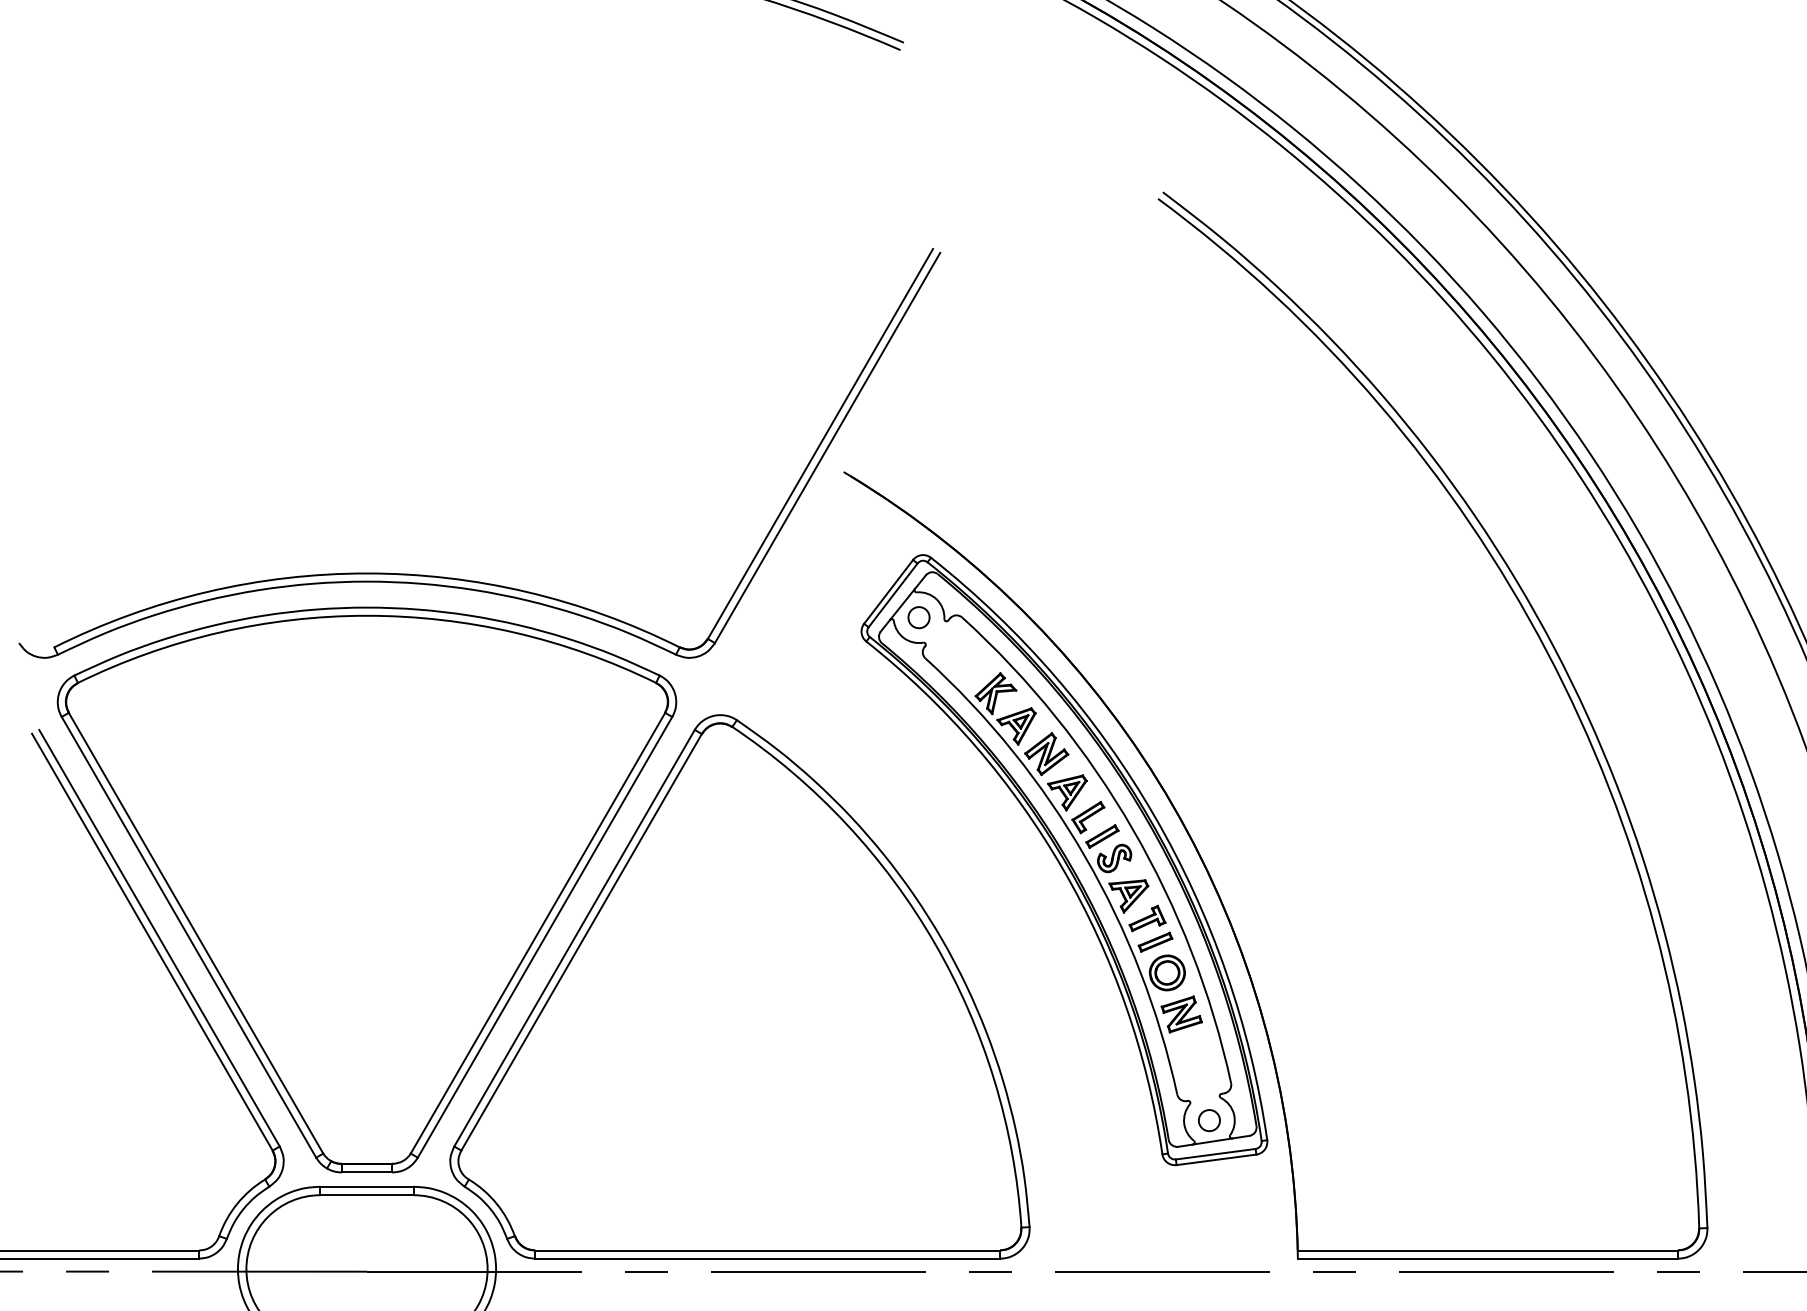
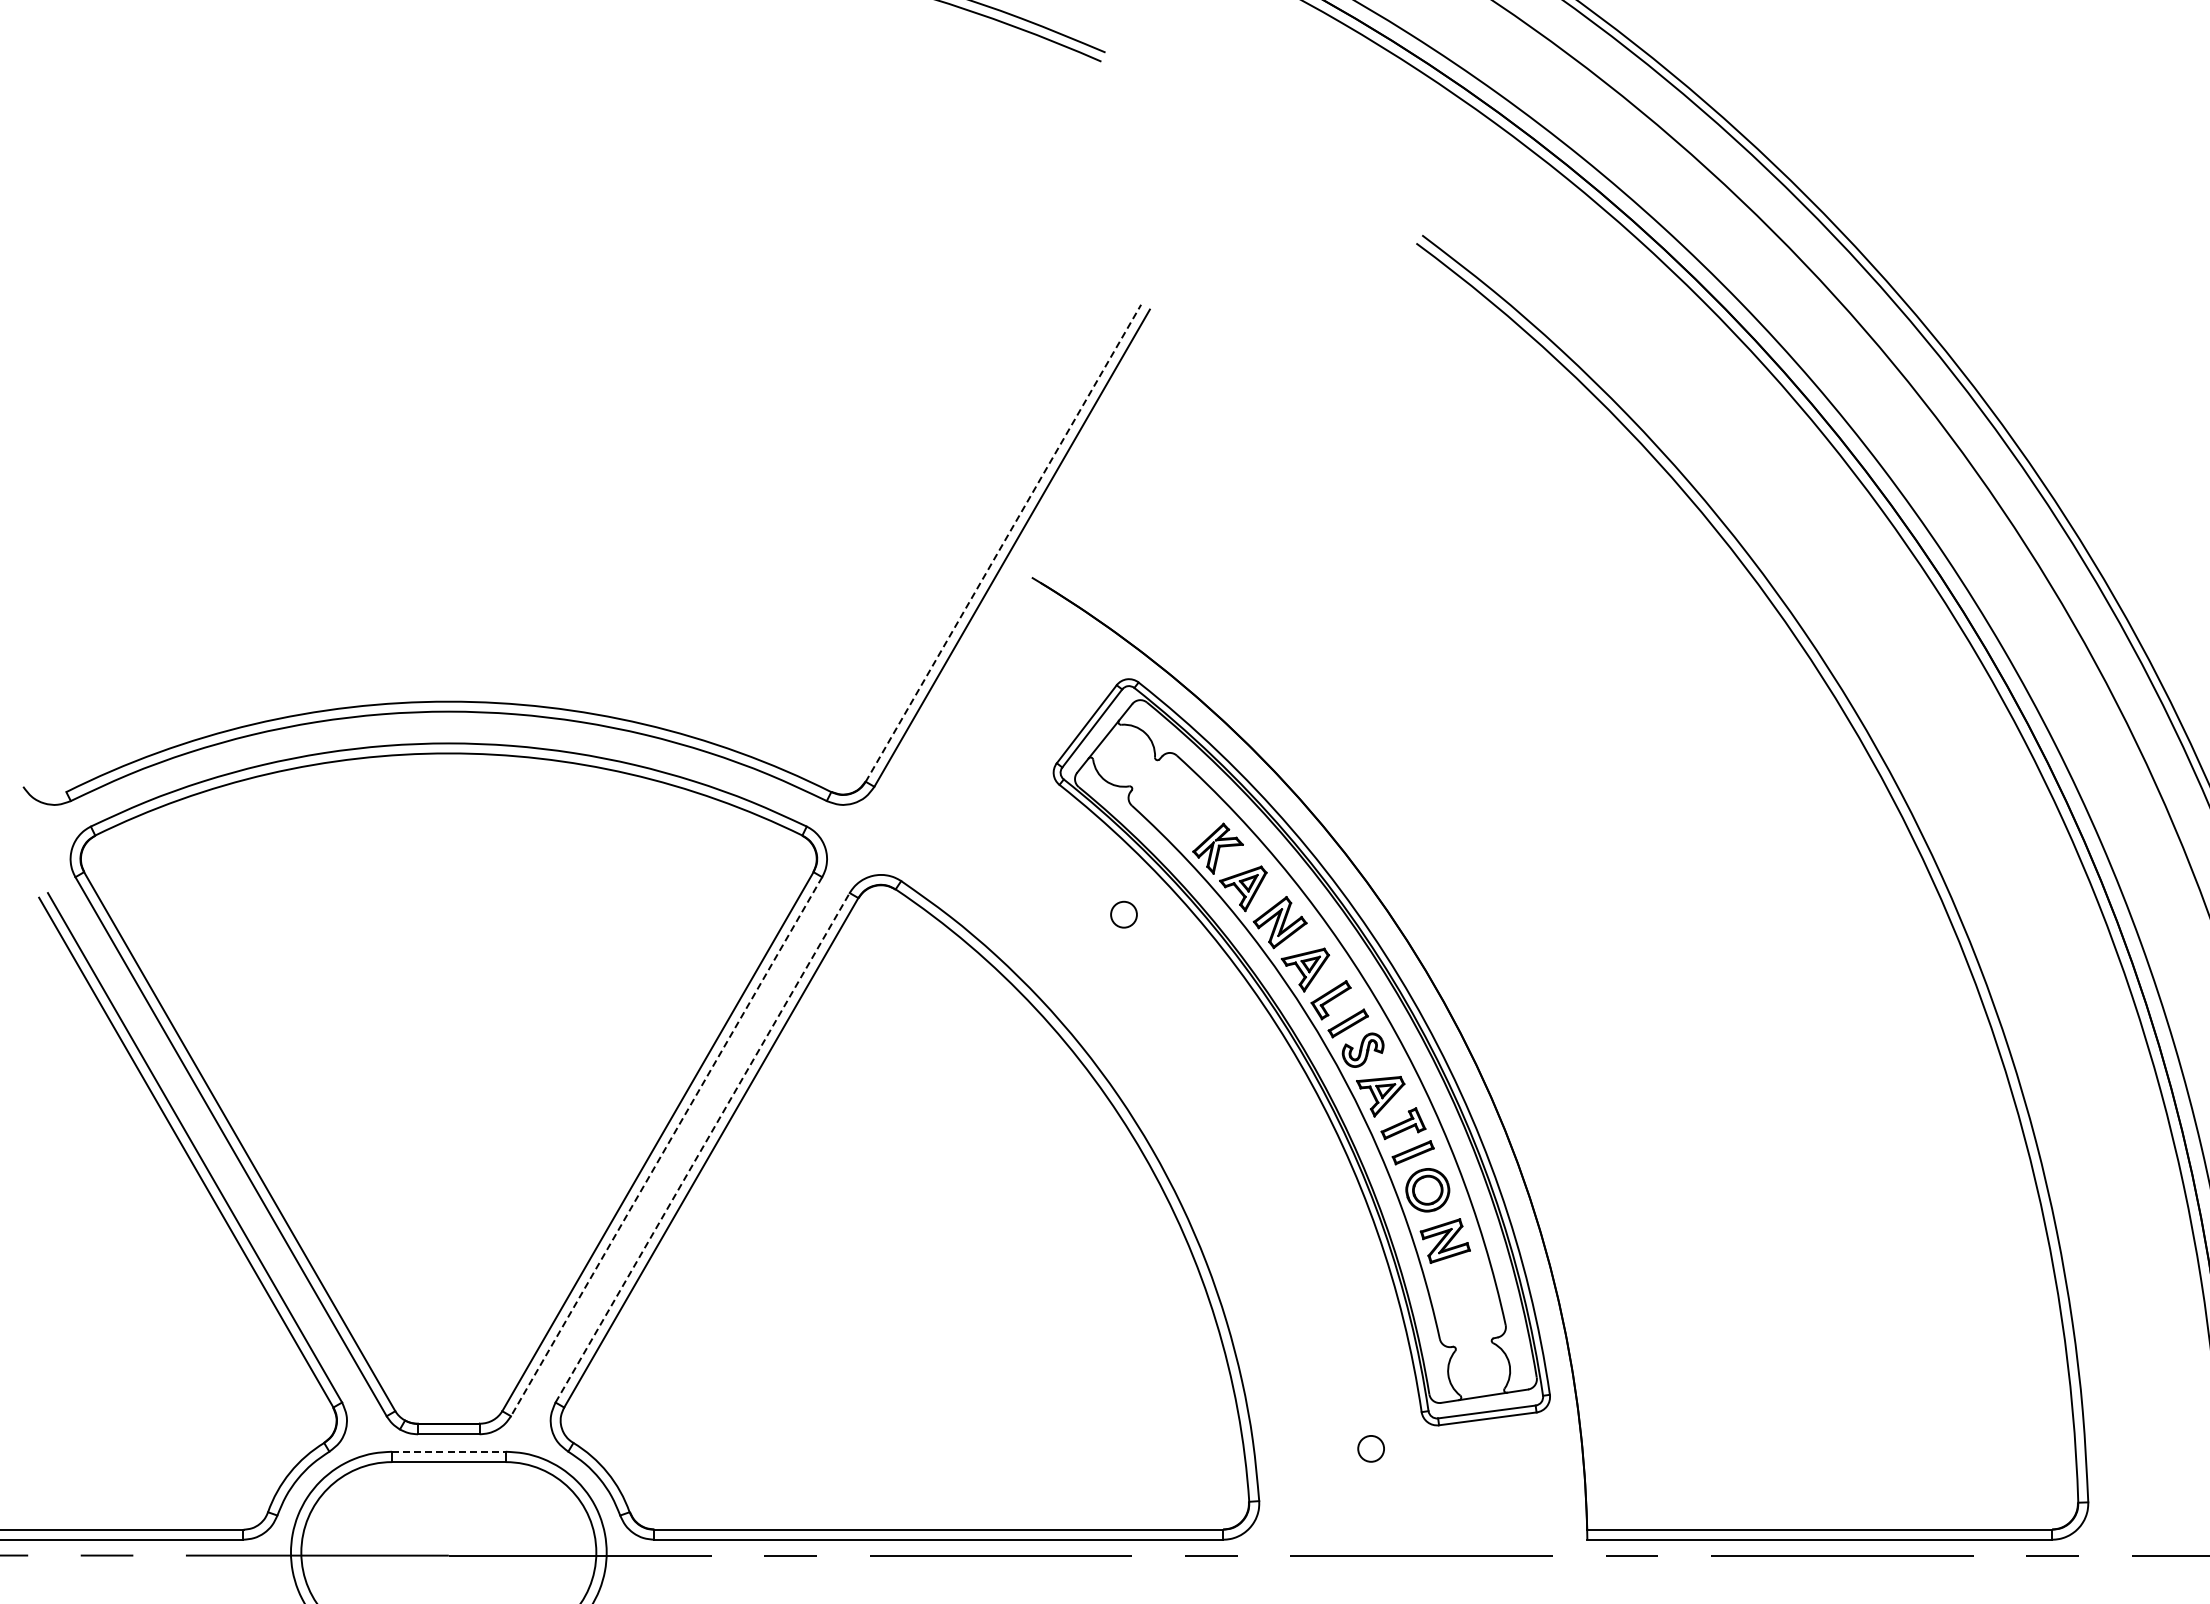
line: (820, 444) -> (1003, 543), solid -> dashed
circle: (918, 617) -> (1123, 914), moved
line: (544, 937) -> (666, 1147), solid -> dashed
line: (574, 937) -> (702, 1147), solid -> dashed
circle: (1208, 1120) -> (1370, 1448), moved
line: (366, 1186) -> (448, 1451), solid -> dashed

